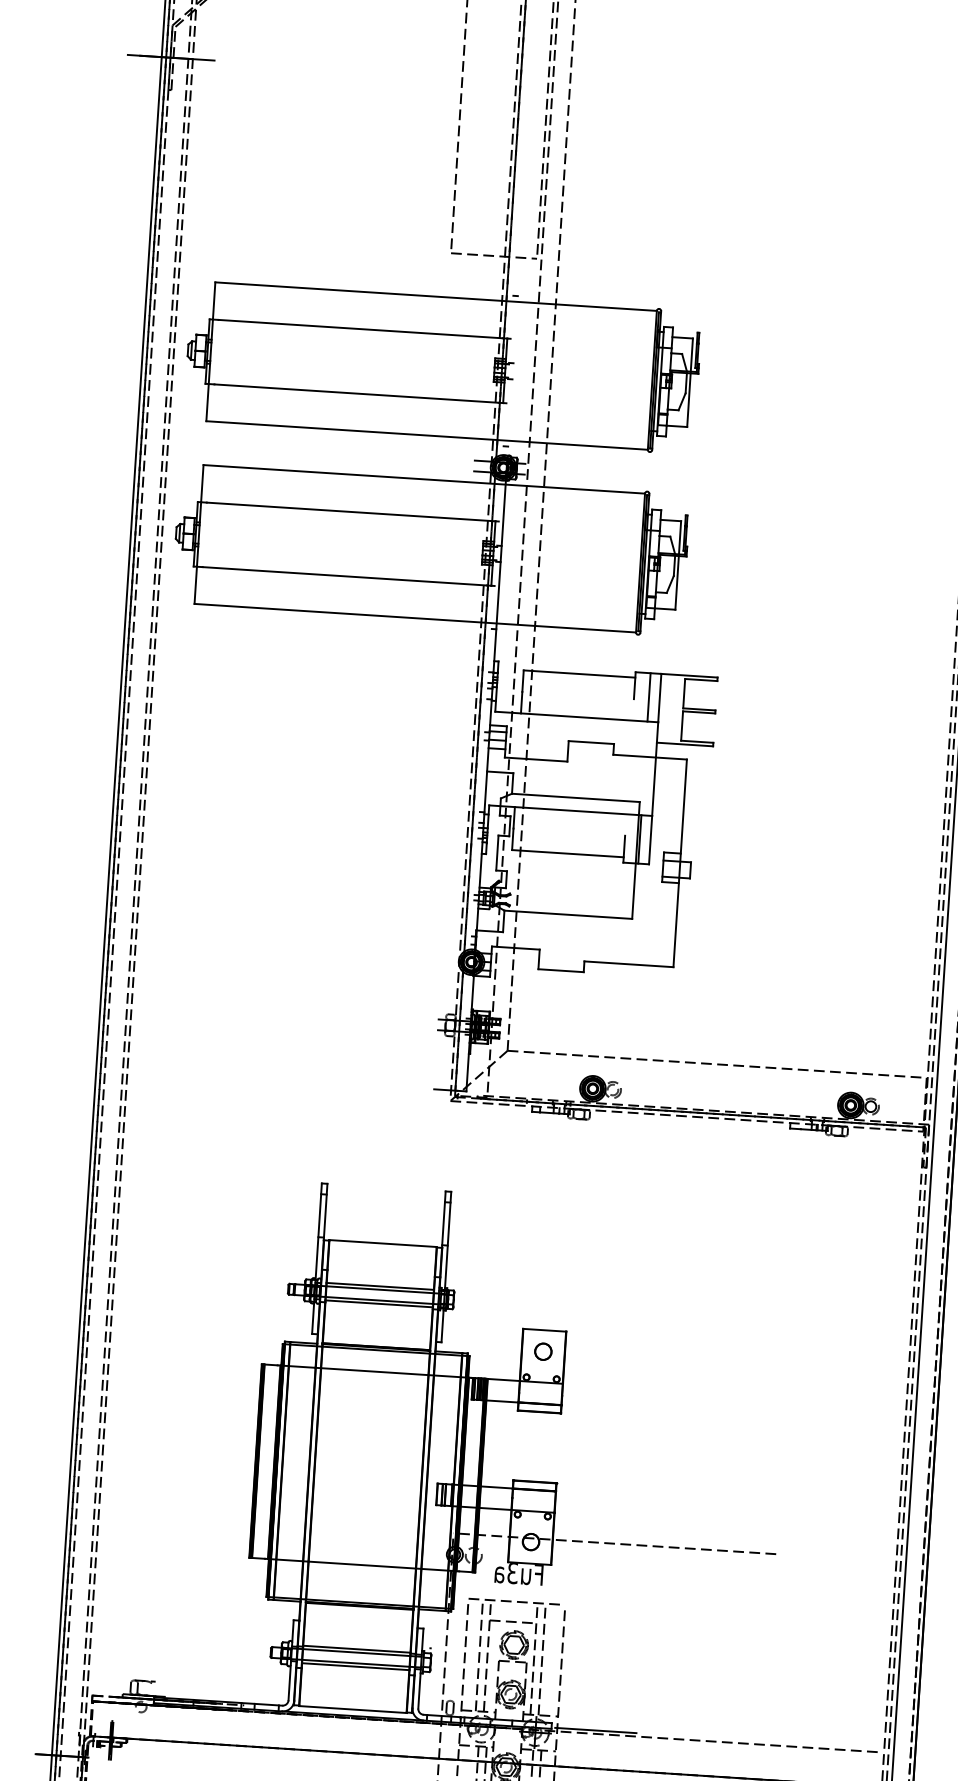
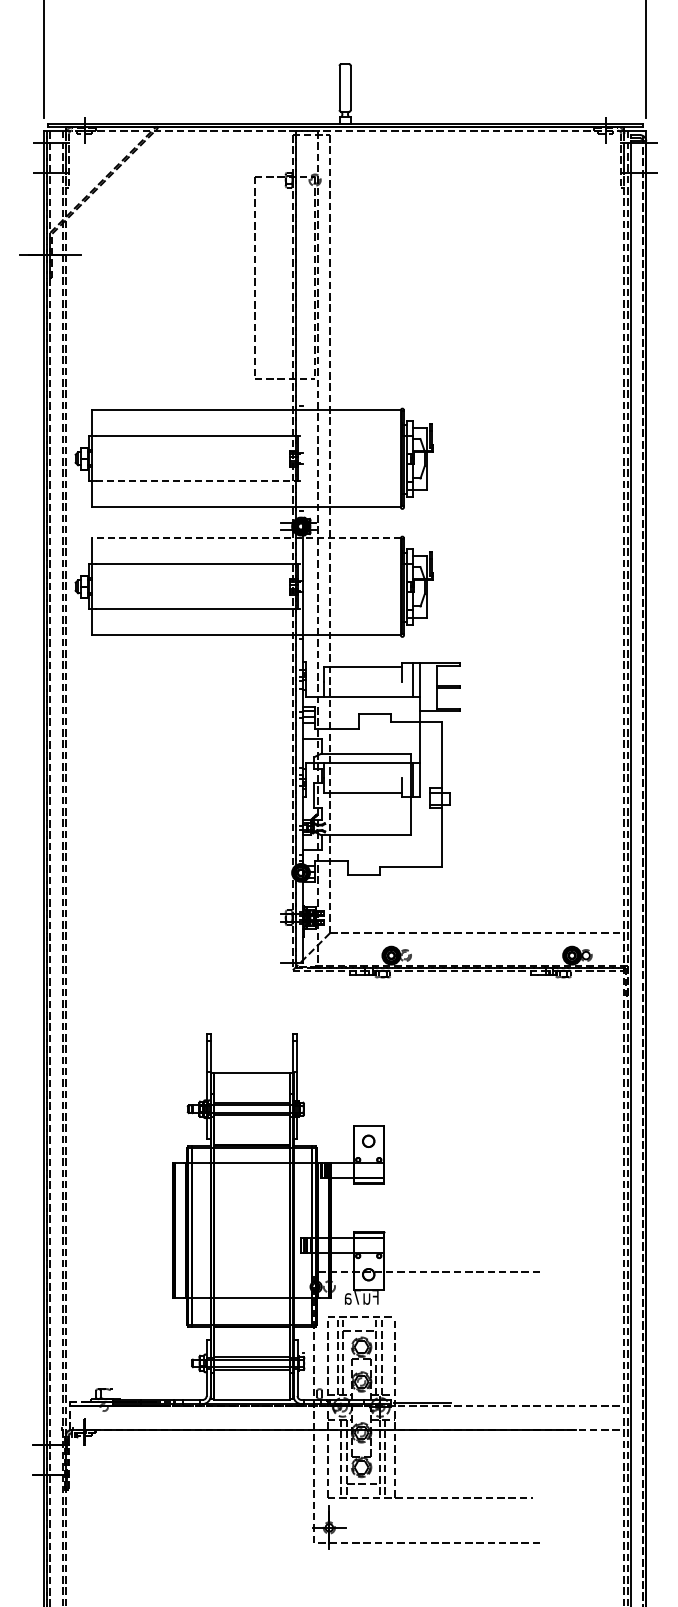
line: (357, 393) -> (195, 481), solid -> dashed
line: (424, 479) -> (246, 538), solid -> dashed
text: (511, 1573) -> (356, 1297), Fu3a -> Fu7a

